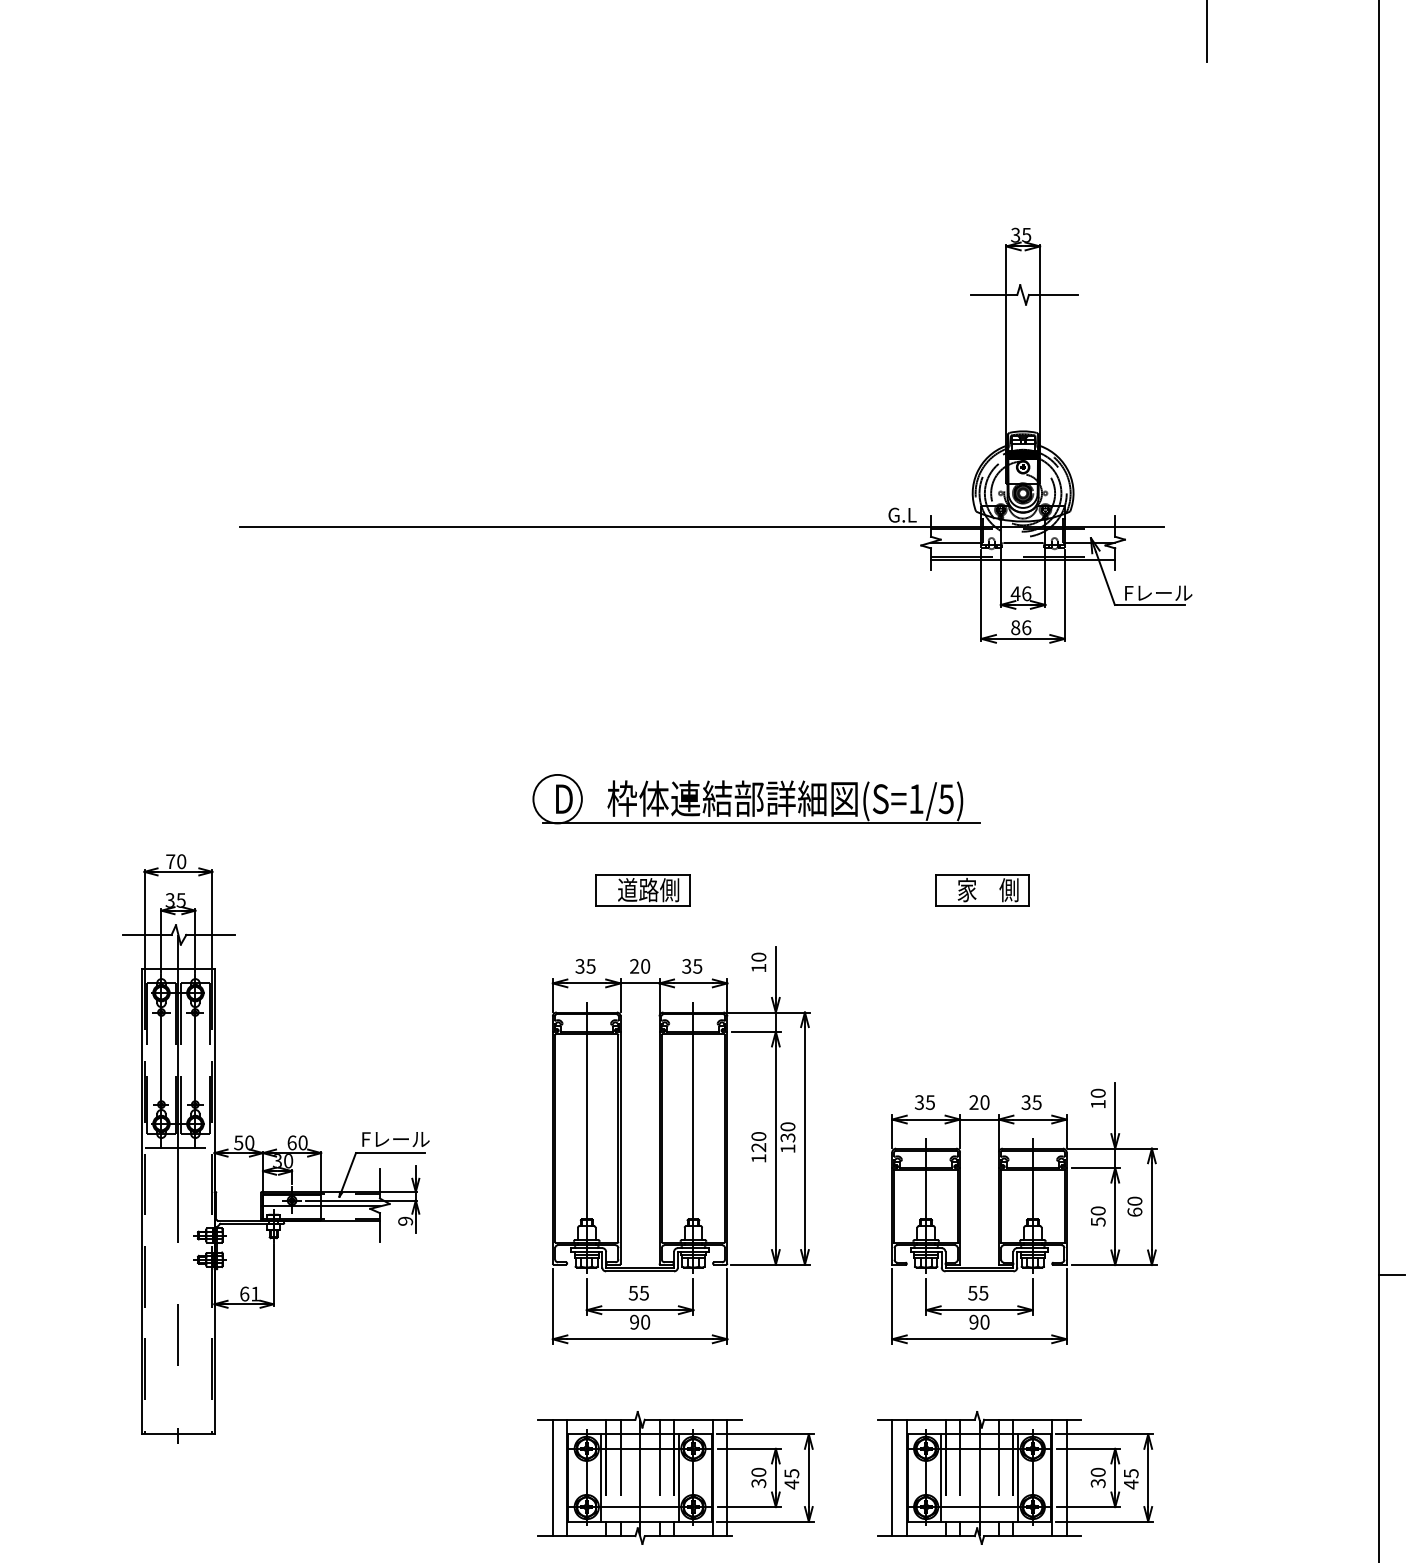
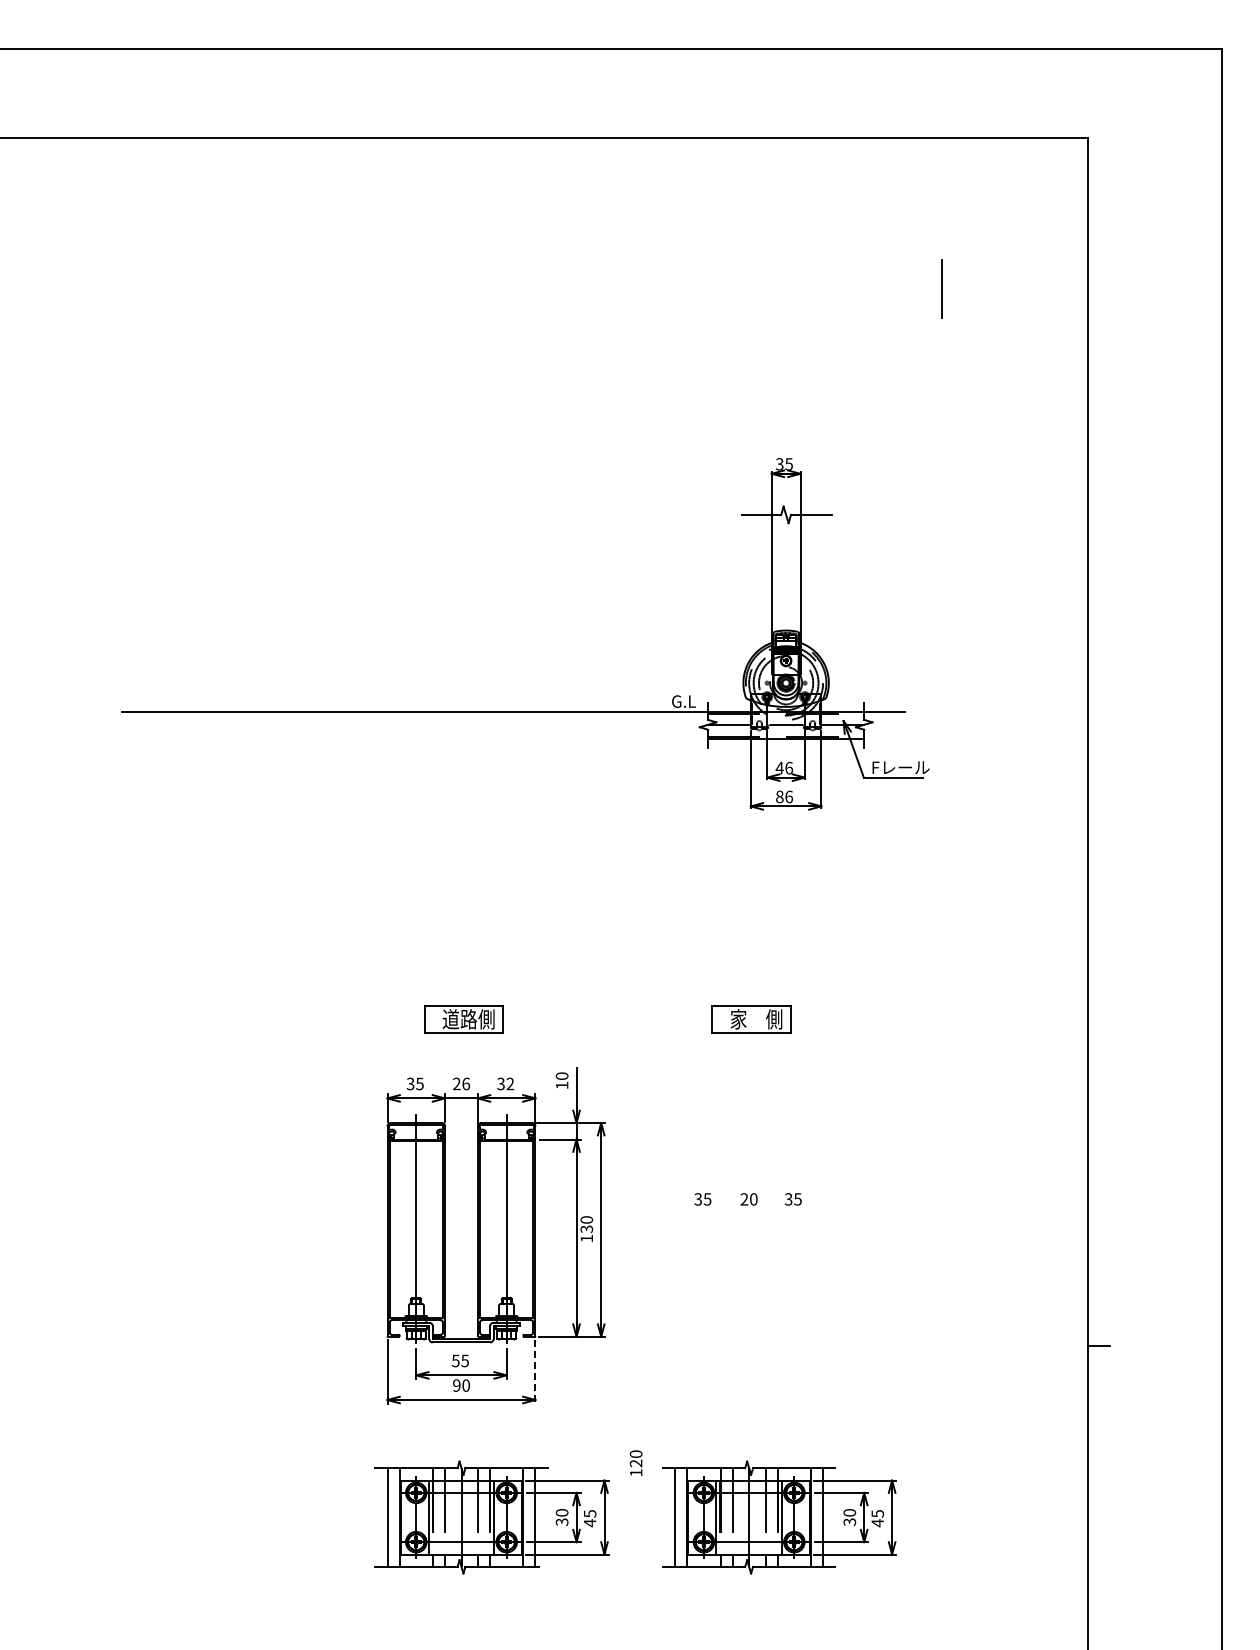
part: (755, 798) -> (559, 941), removed
text: (646, 965) -> (466, 1083), 20 -> 26
text: (697, 965) -> (510, 1083), 35 -> 32
text: (758, 1146) -> (635, 1462), moved
part: (275, 1148) -> (152, 1238), removed
part: (1023, 1213) -> (786, 1293), removed
line: (727, 1306) -> (535, 1372), solid -> dashed

